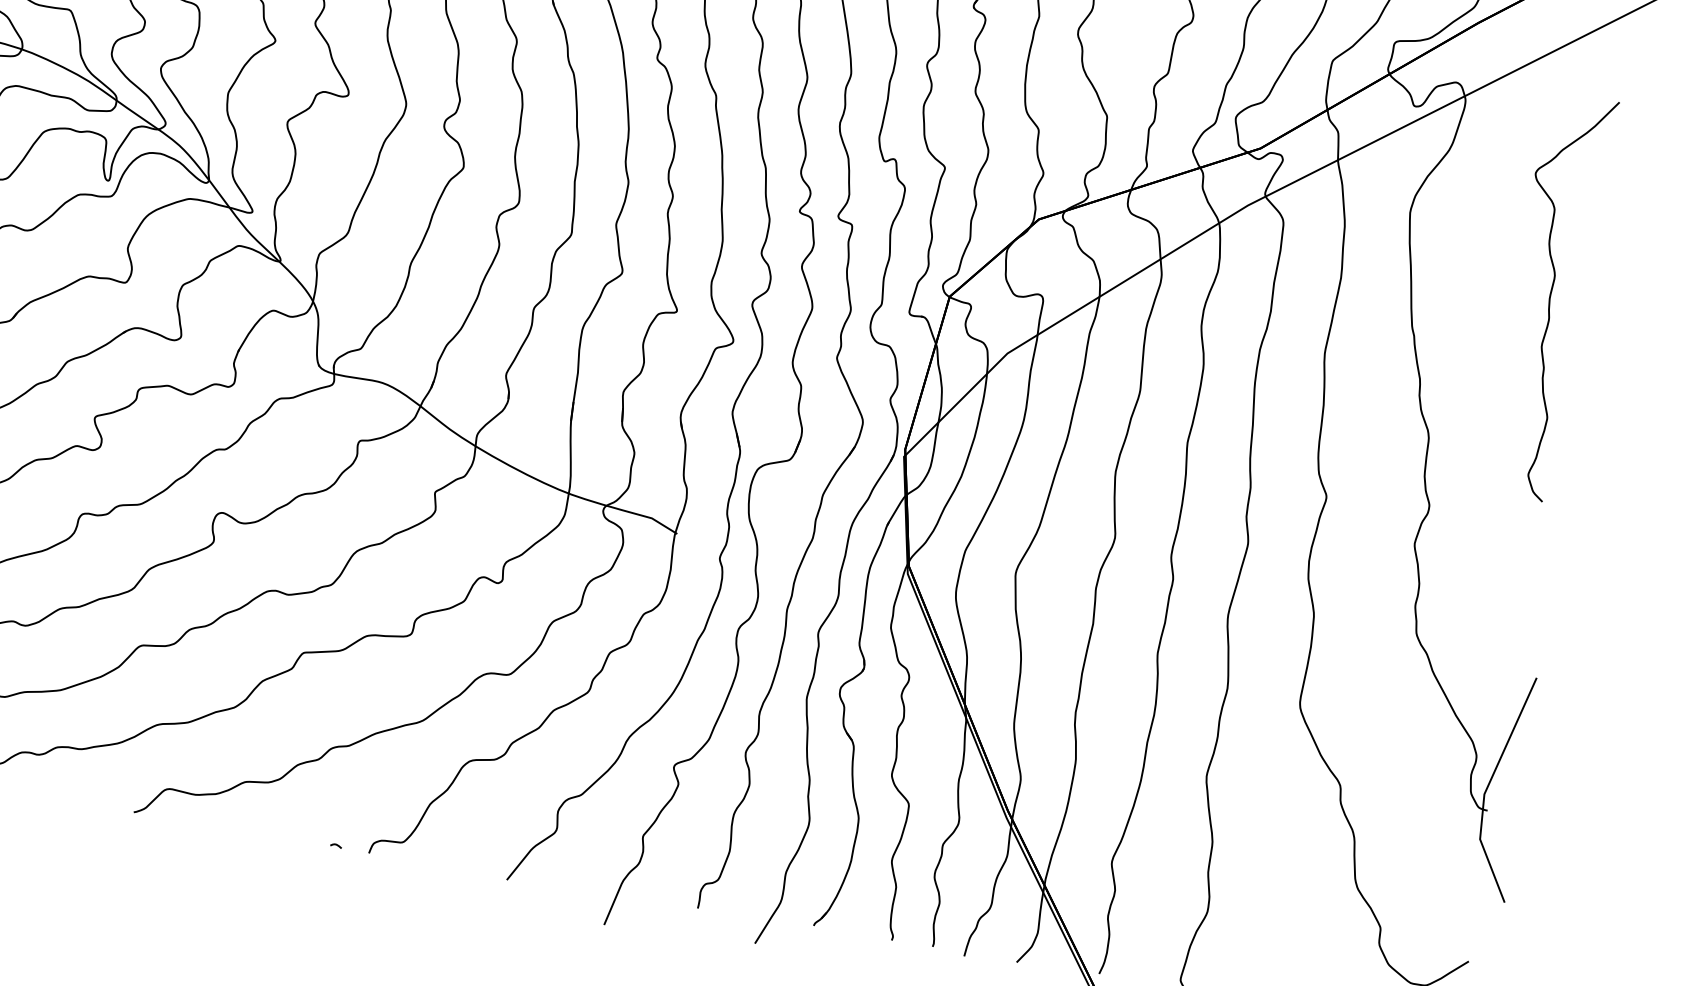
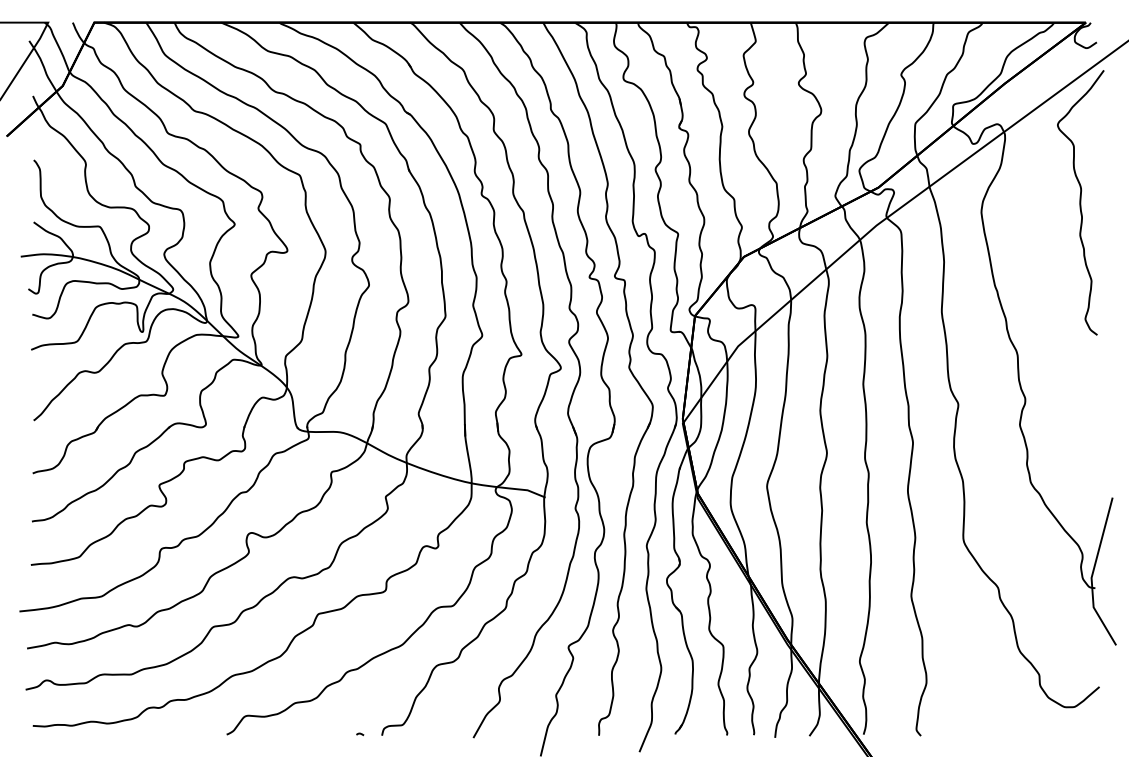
curve: (1550, 296) -> (1080, 202), moved

